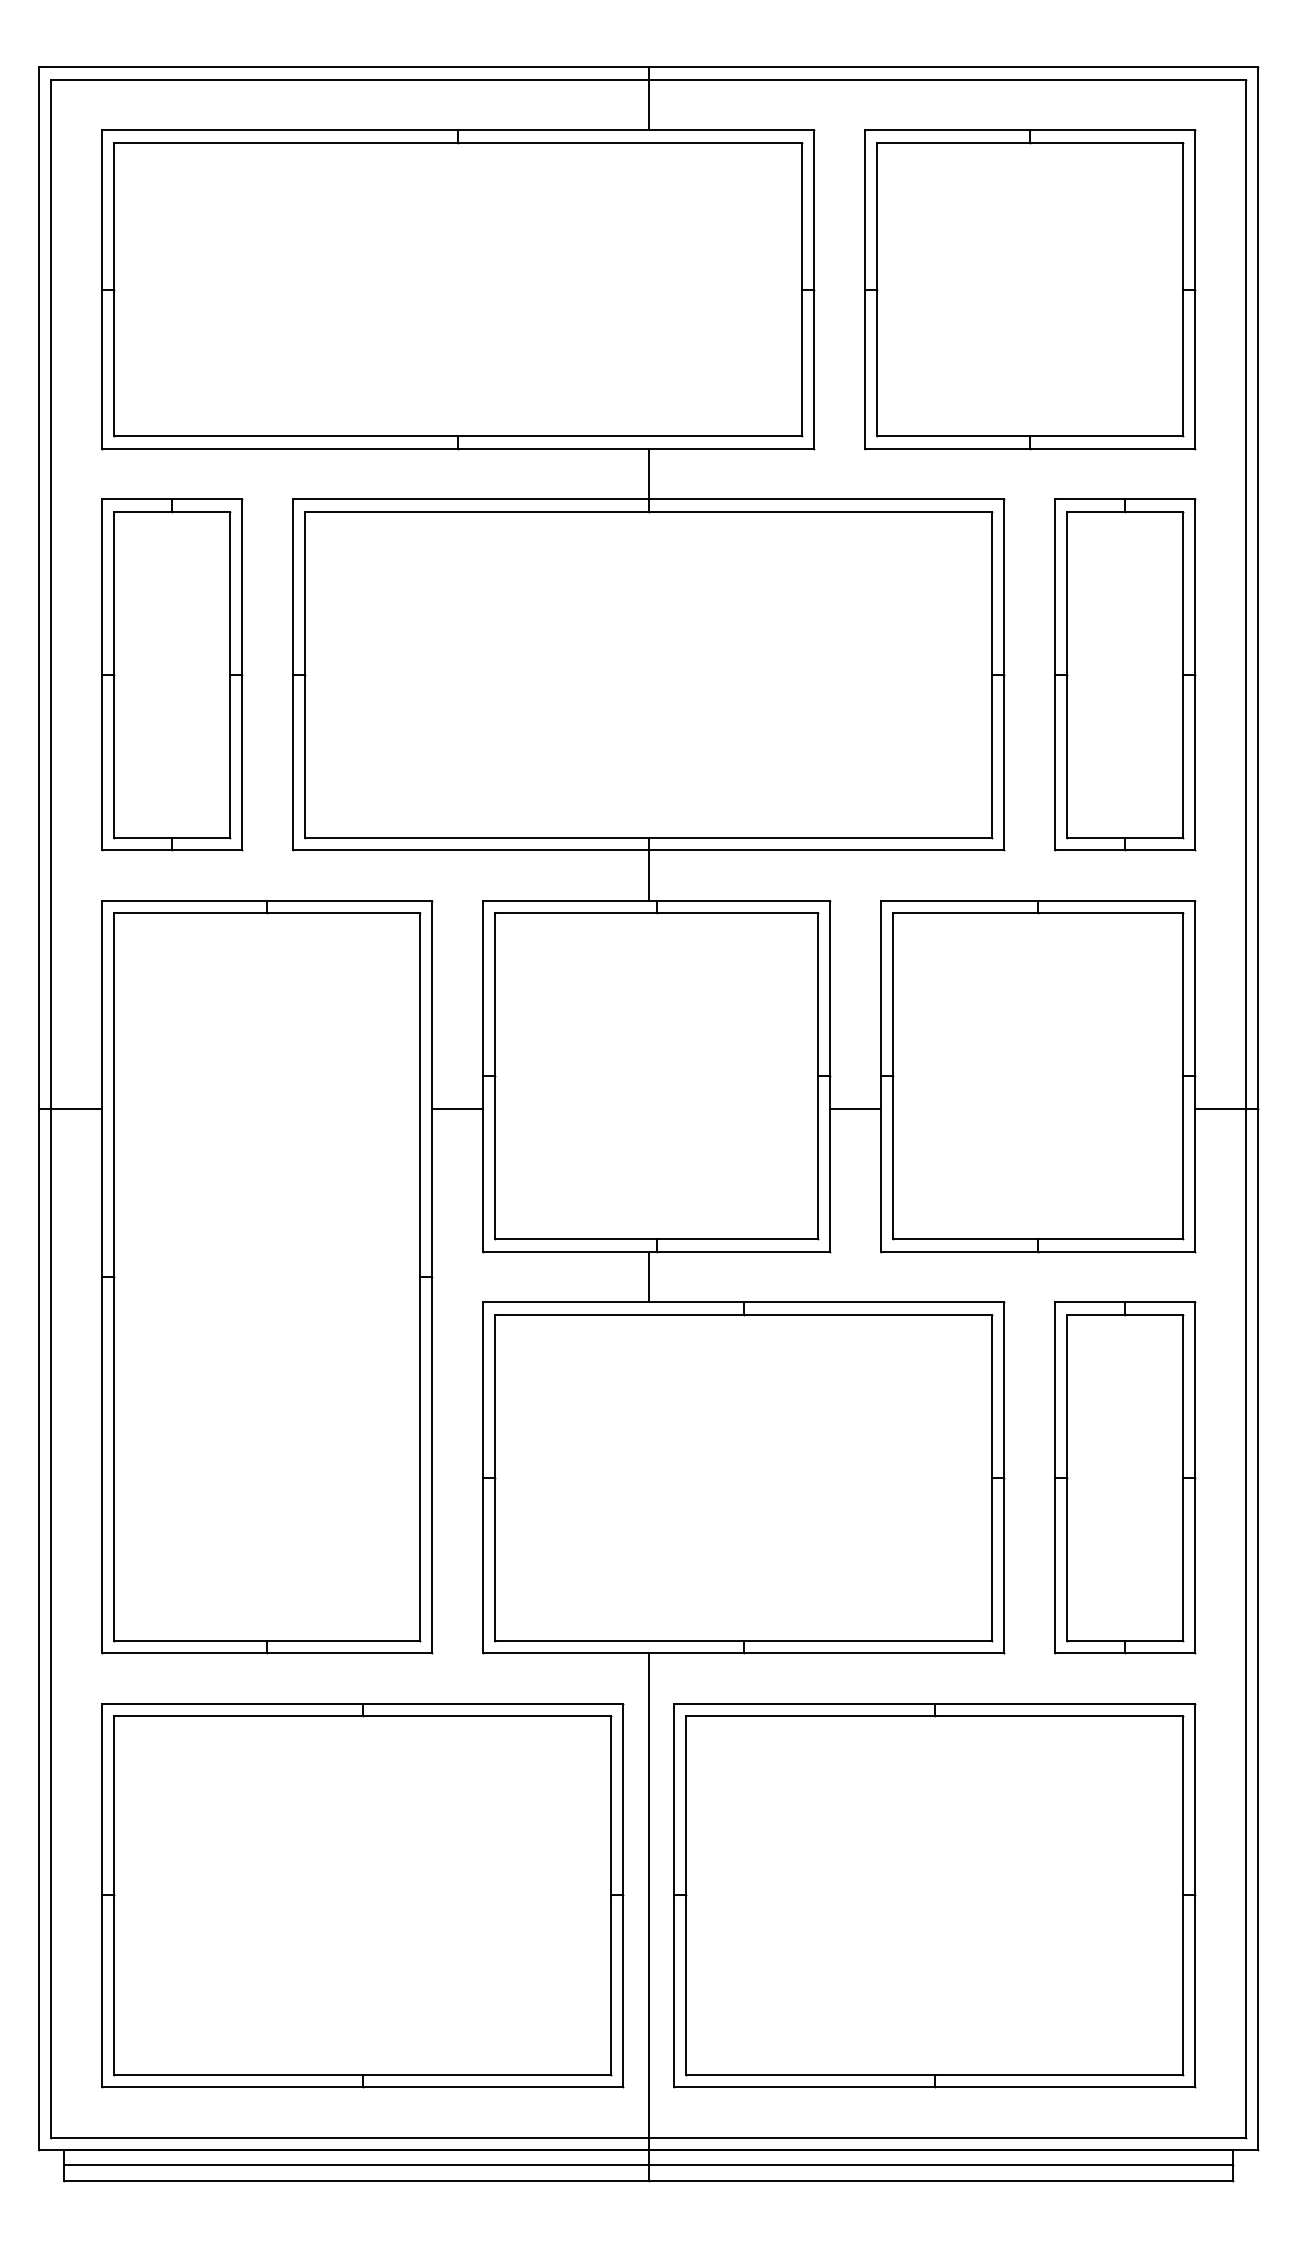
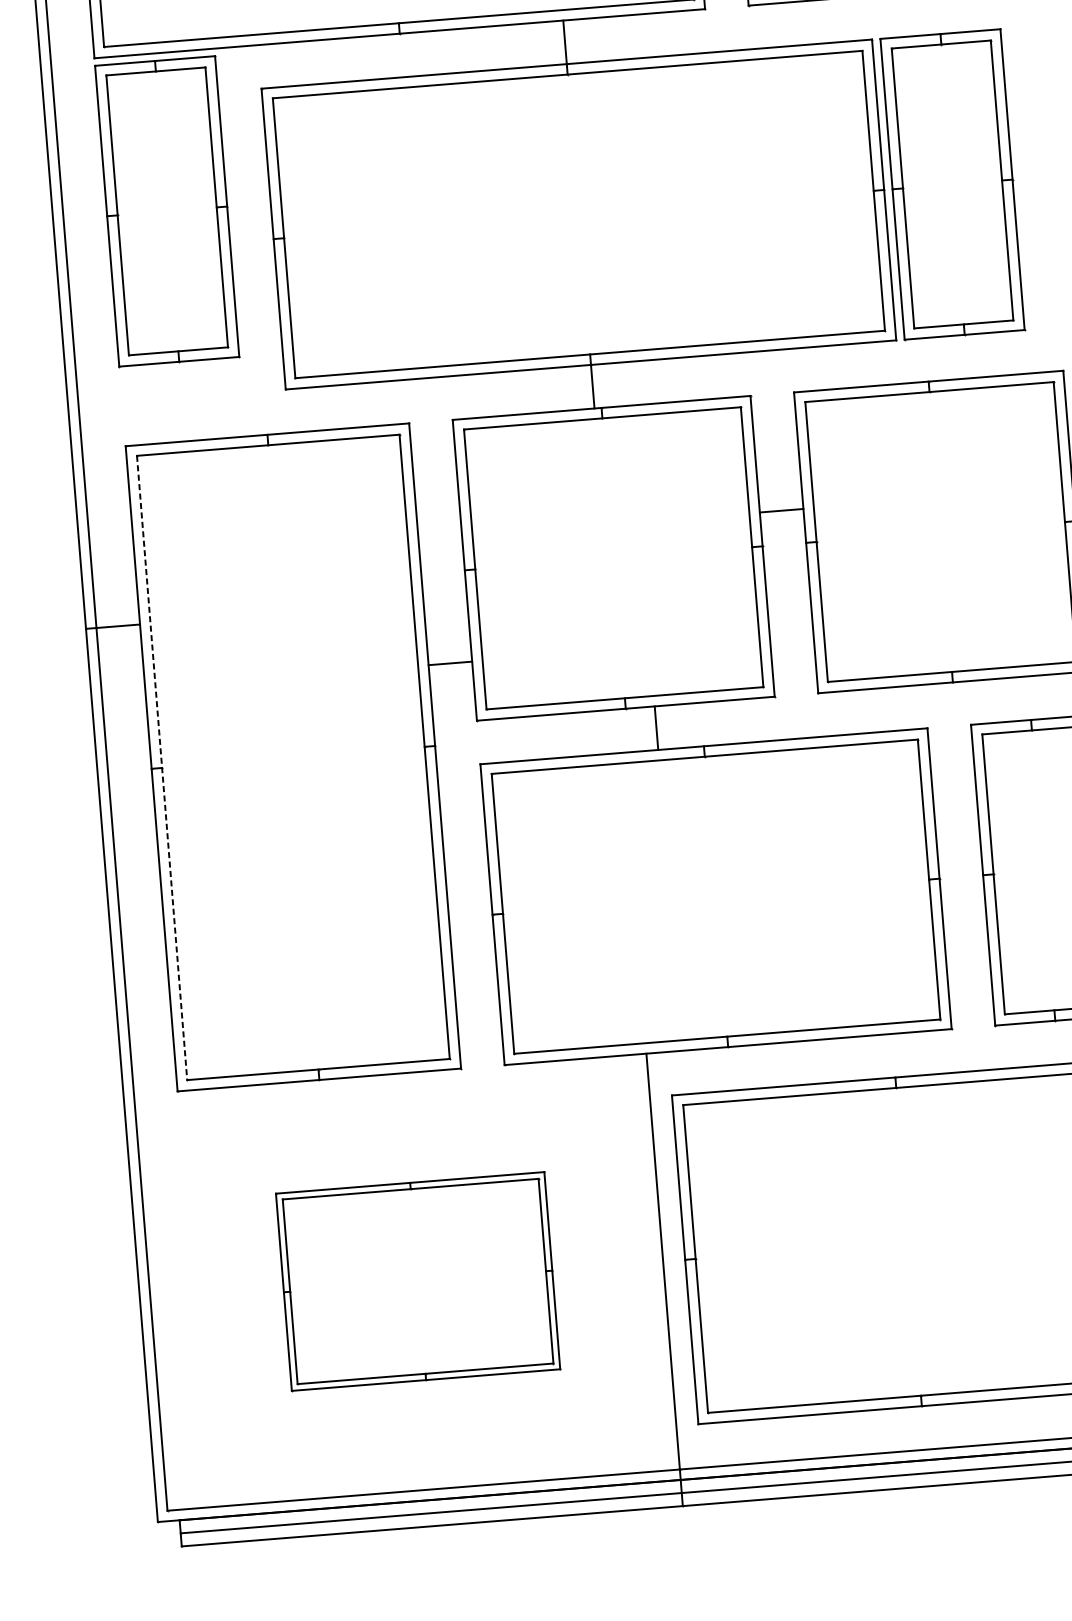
part: (172, 674) -> (167, 211), moved
part: (1125, 674) -> (952, 184), moved
line: (457, 1108) -> (450, 663), moved
line: (855, 1108) -> (781, 510), moved
line: (114, 1276) -> (162, 767), solid -> dashed
line: (648, 1276) -> (656, 727), moved
part: (362, 1895) -> (417, 1281), size x0.6

